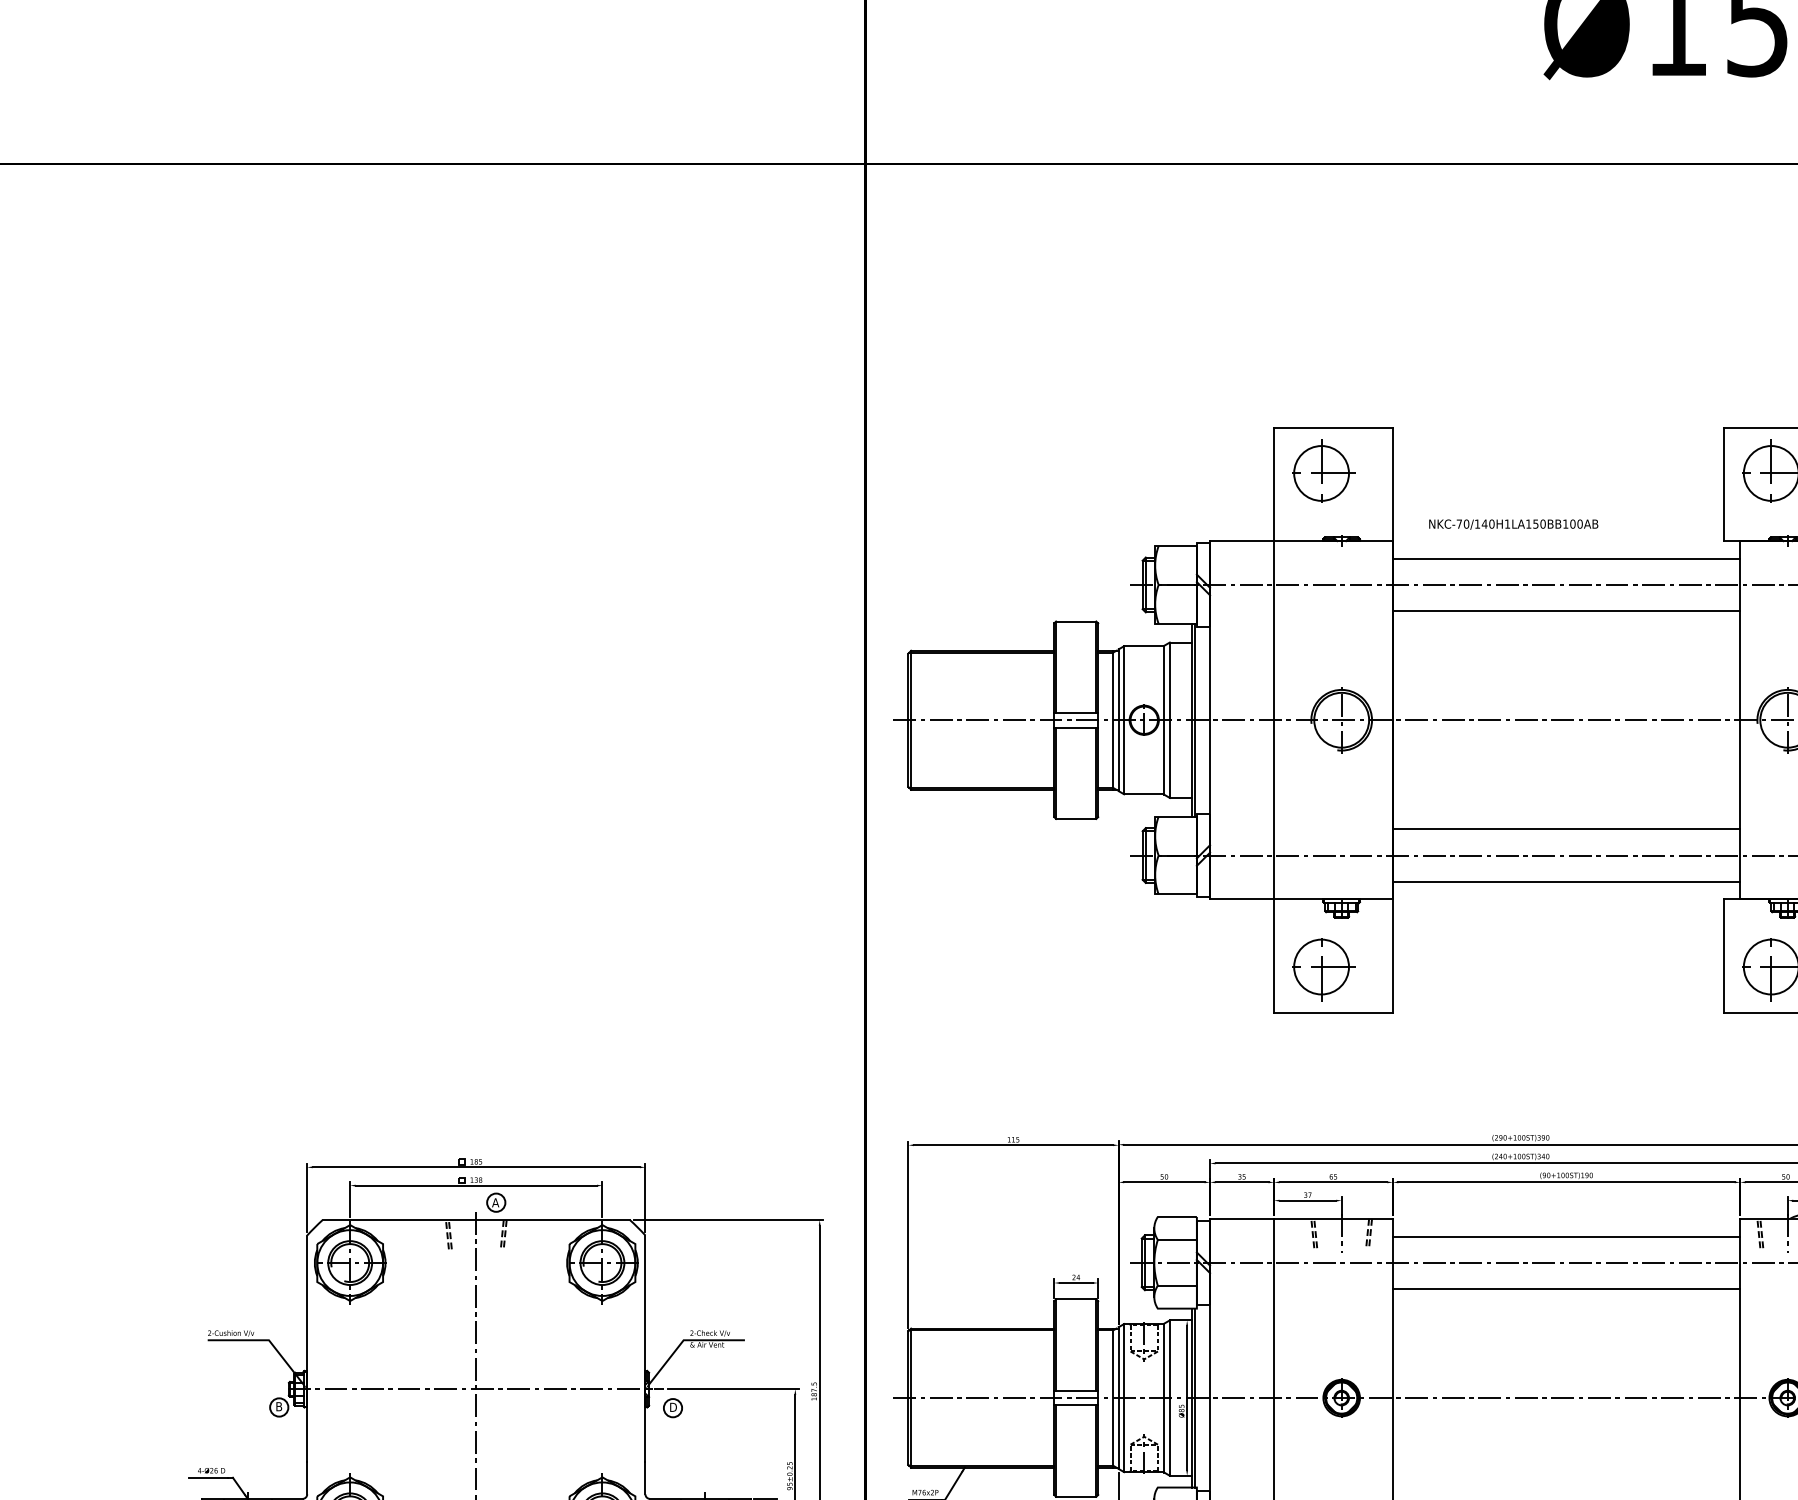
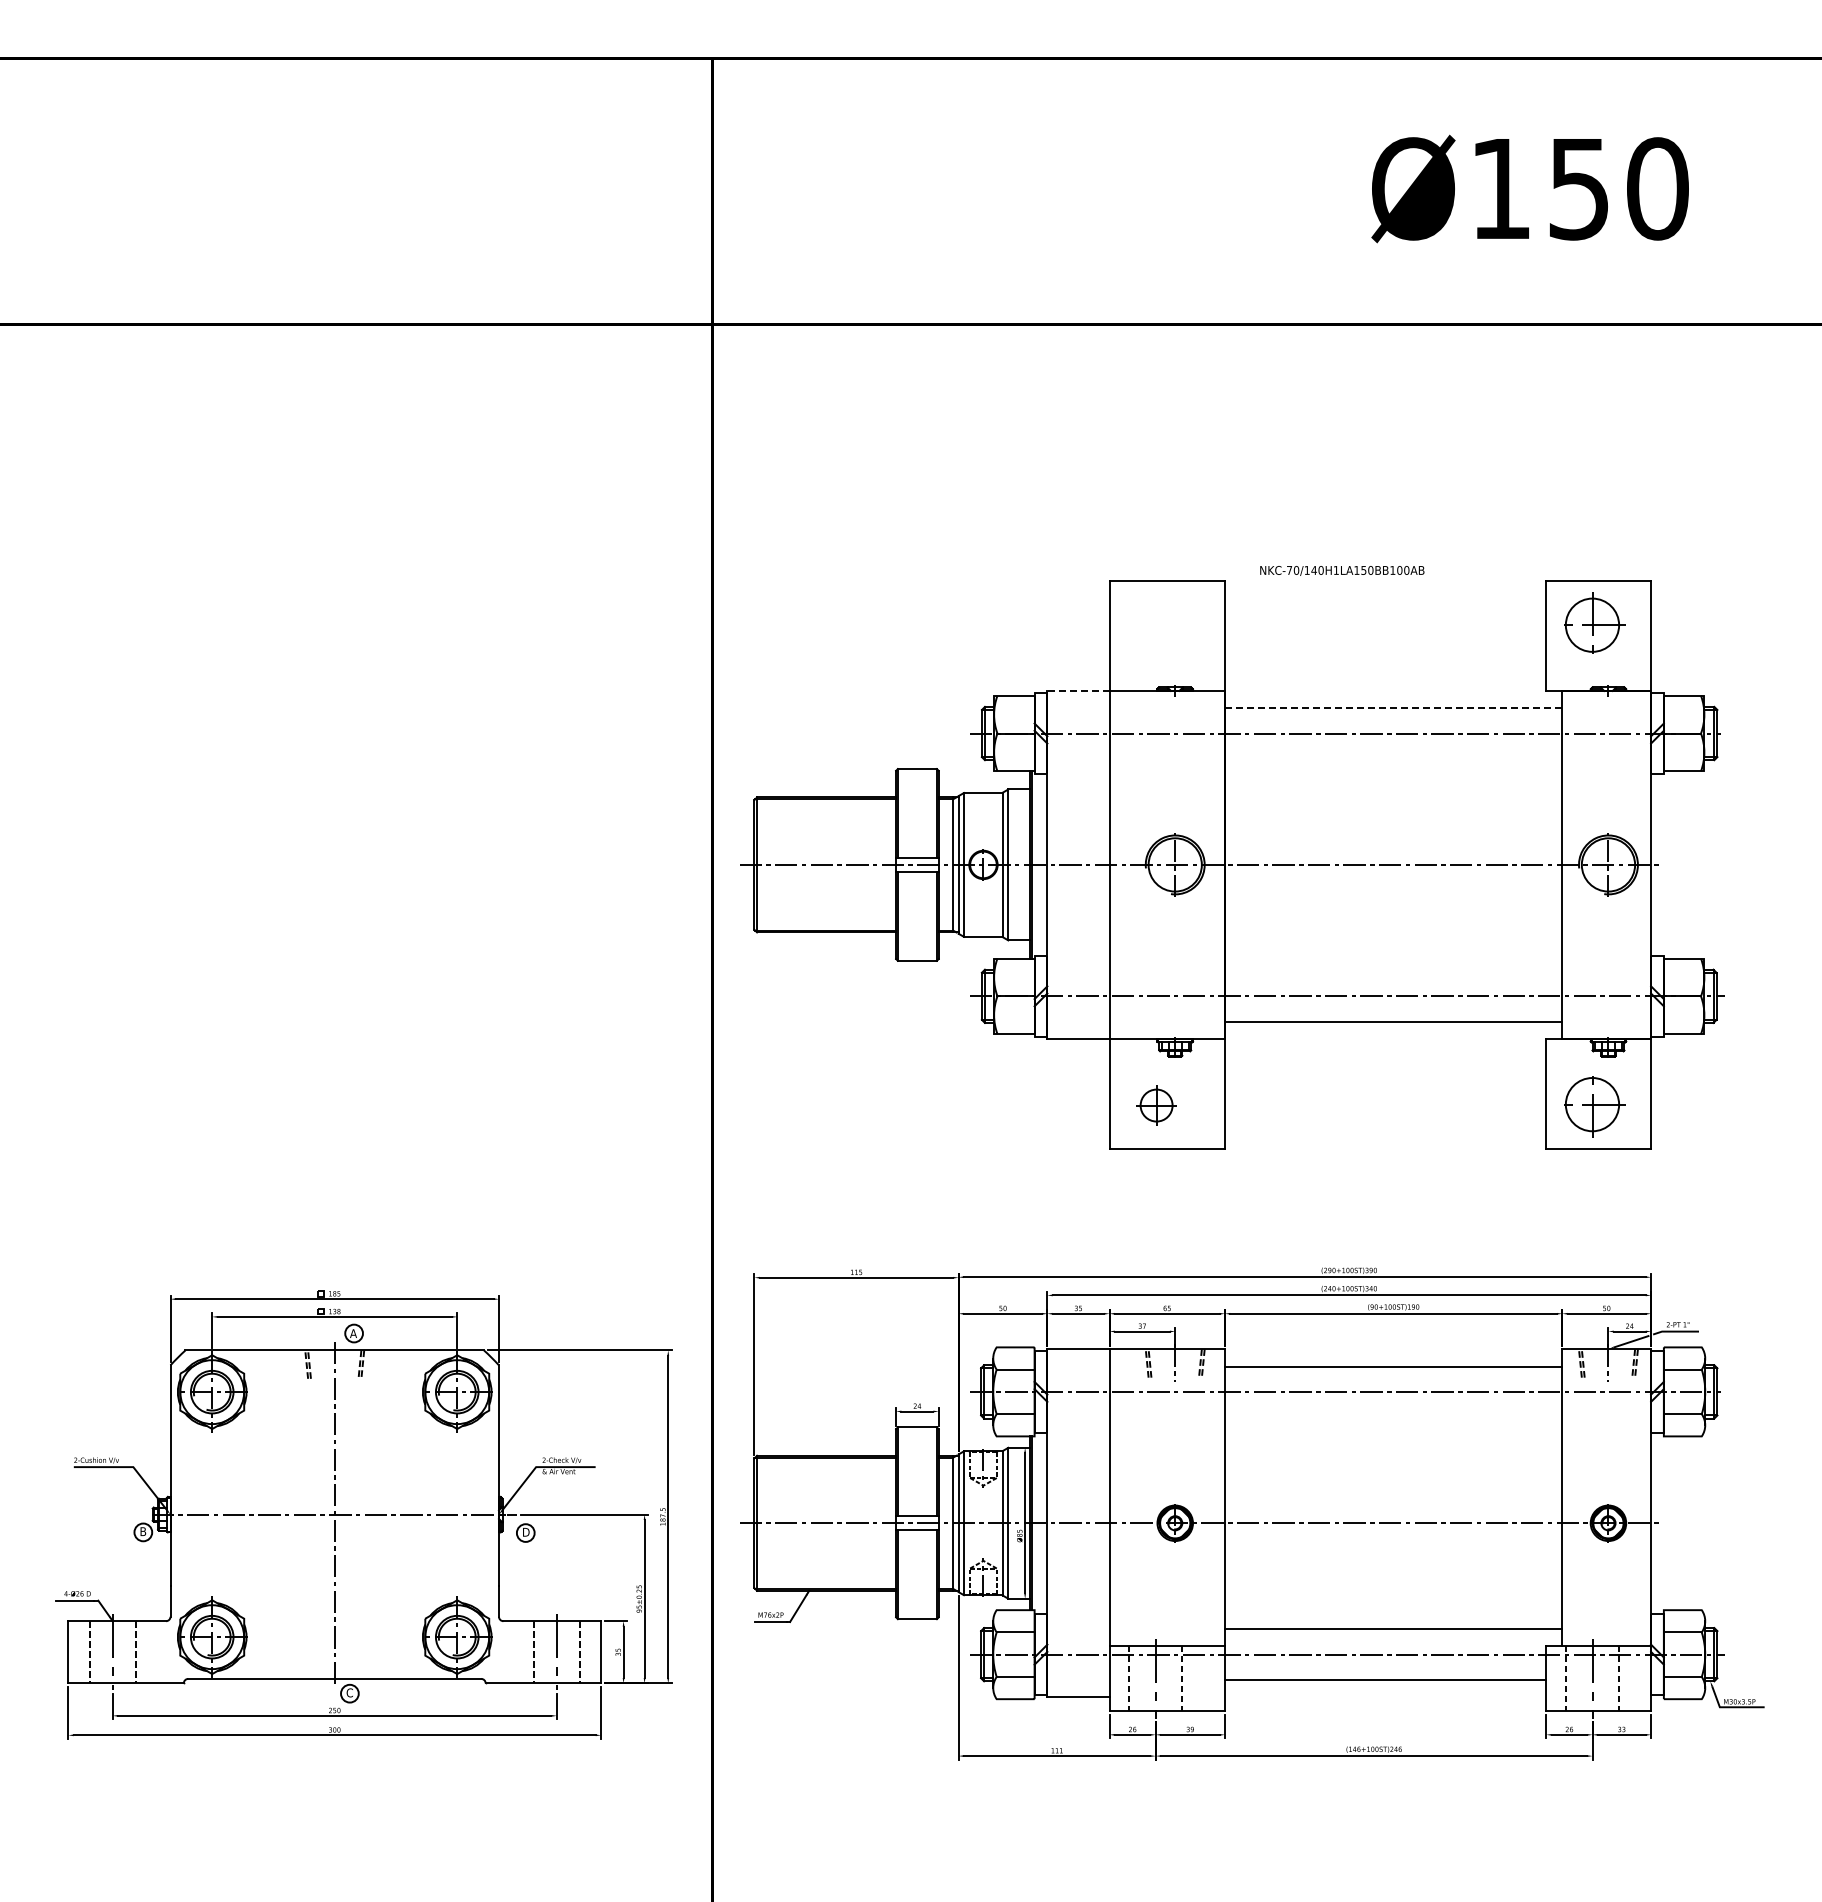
part: (1323, 470) -> (1157, 622), removed
text: (1513, 524) -> (1342, 570), moved
line: (1241, 540) -> (1077, 690), solid -> dashed
line: (1566, 559) -> (1393, 708), solid -> dashed
line: (1566, 610) -> (1393, 758), removed
line: (1566, 828) -> (1393, 970), removed
part: (1323, 968) -> (1157, 1106), size x0.6
line: (1566, 1289) -> (1393, 1417), removed

